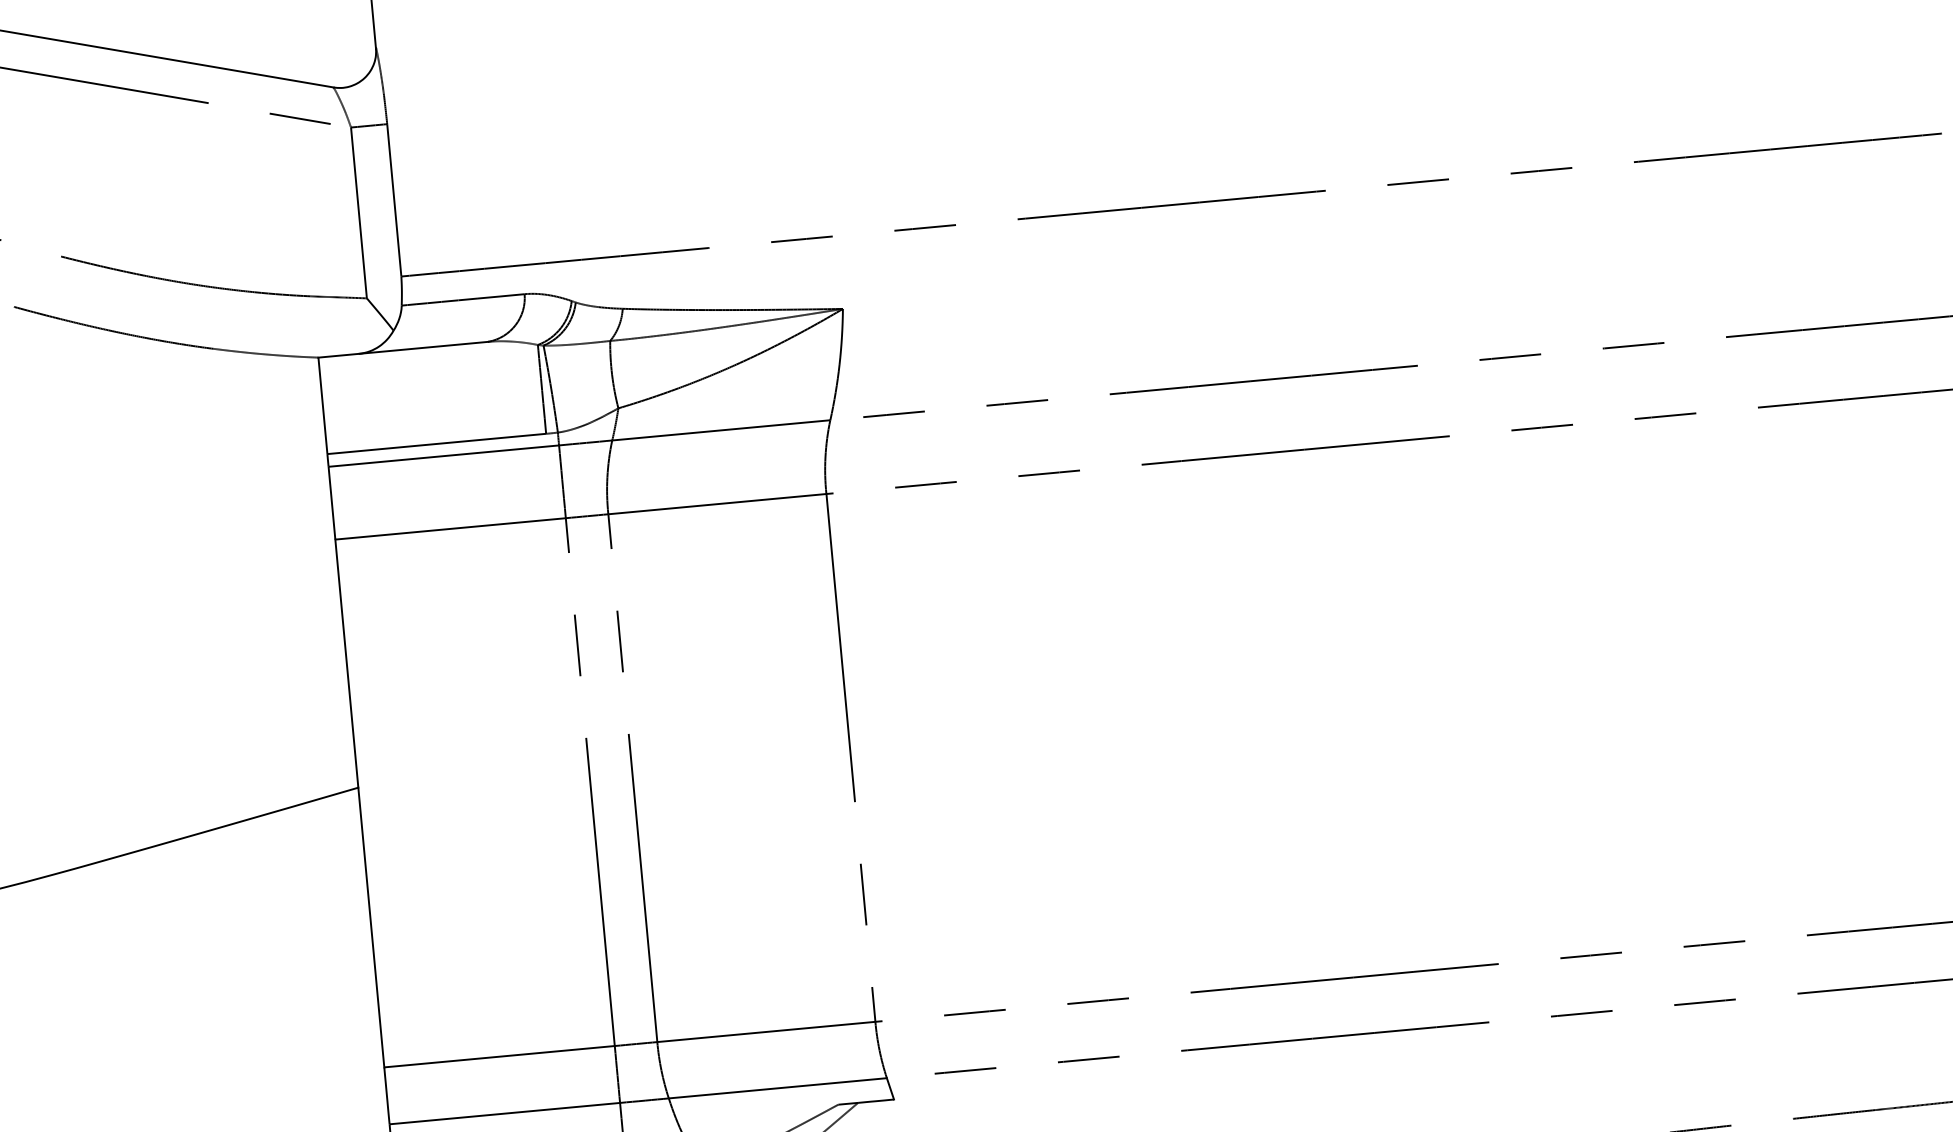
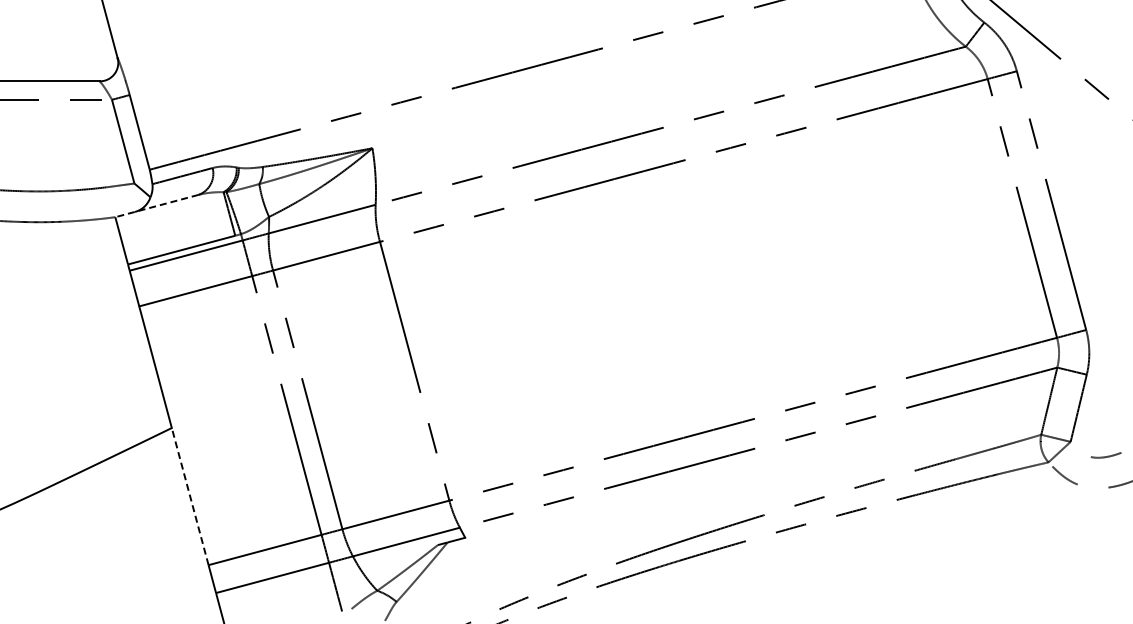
line: (402, 350) -> (156, 206), solid -> dashed
line: (371, 927) -> (190, 496), solid -> dashed

